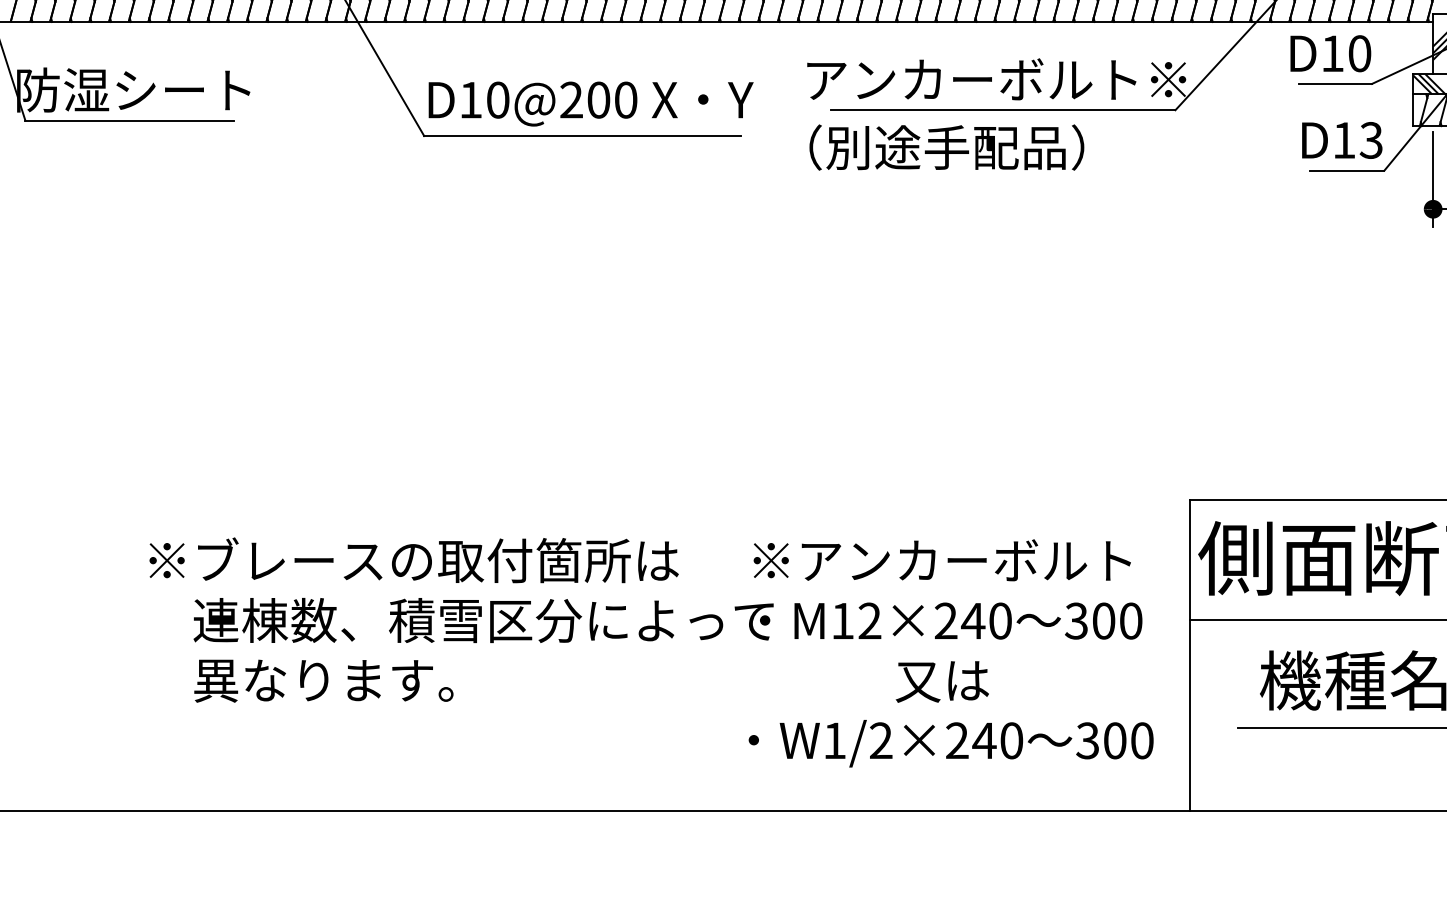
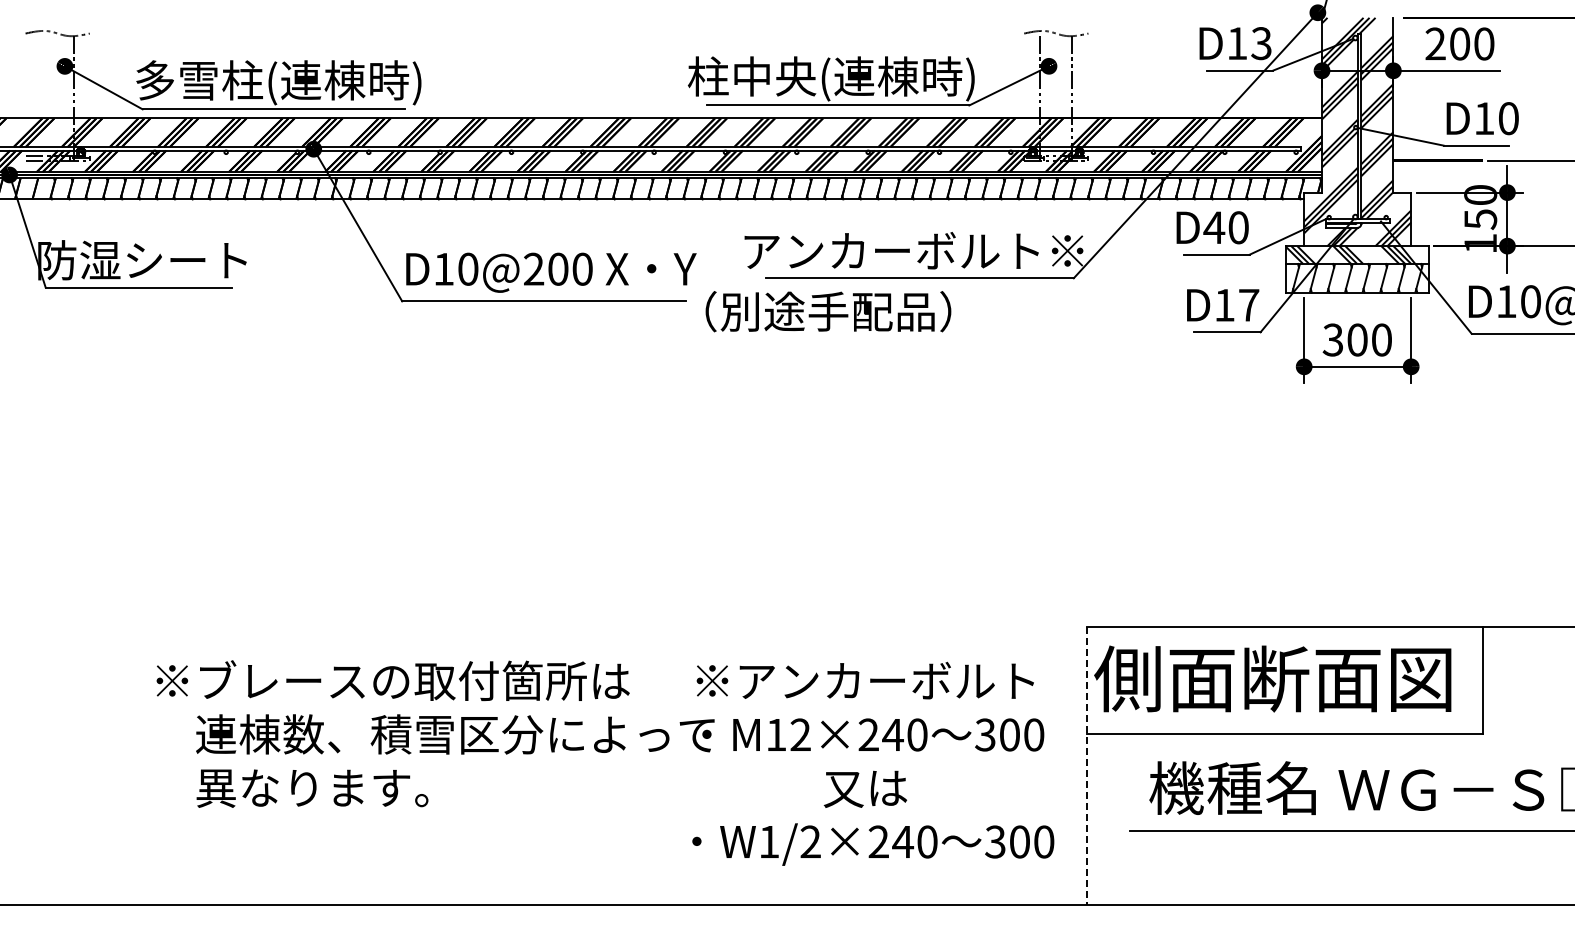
text: (1332, 53) -> (1214, 227), D10 -> D40
text: (1370, 139) -> (1248, 304), D13 -> D17
text: (946, 147) -> (828, 311), moved
line: (1189, 656) -> (1086, 766), solid -> dashed

